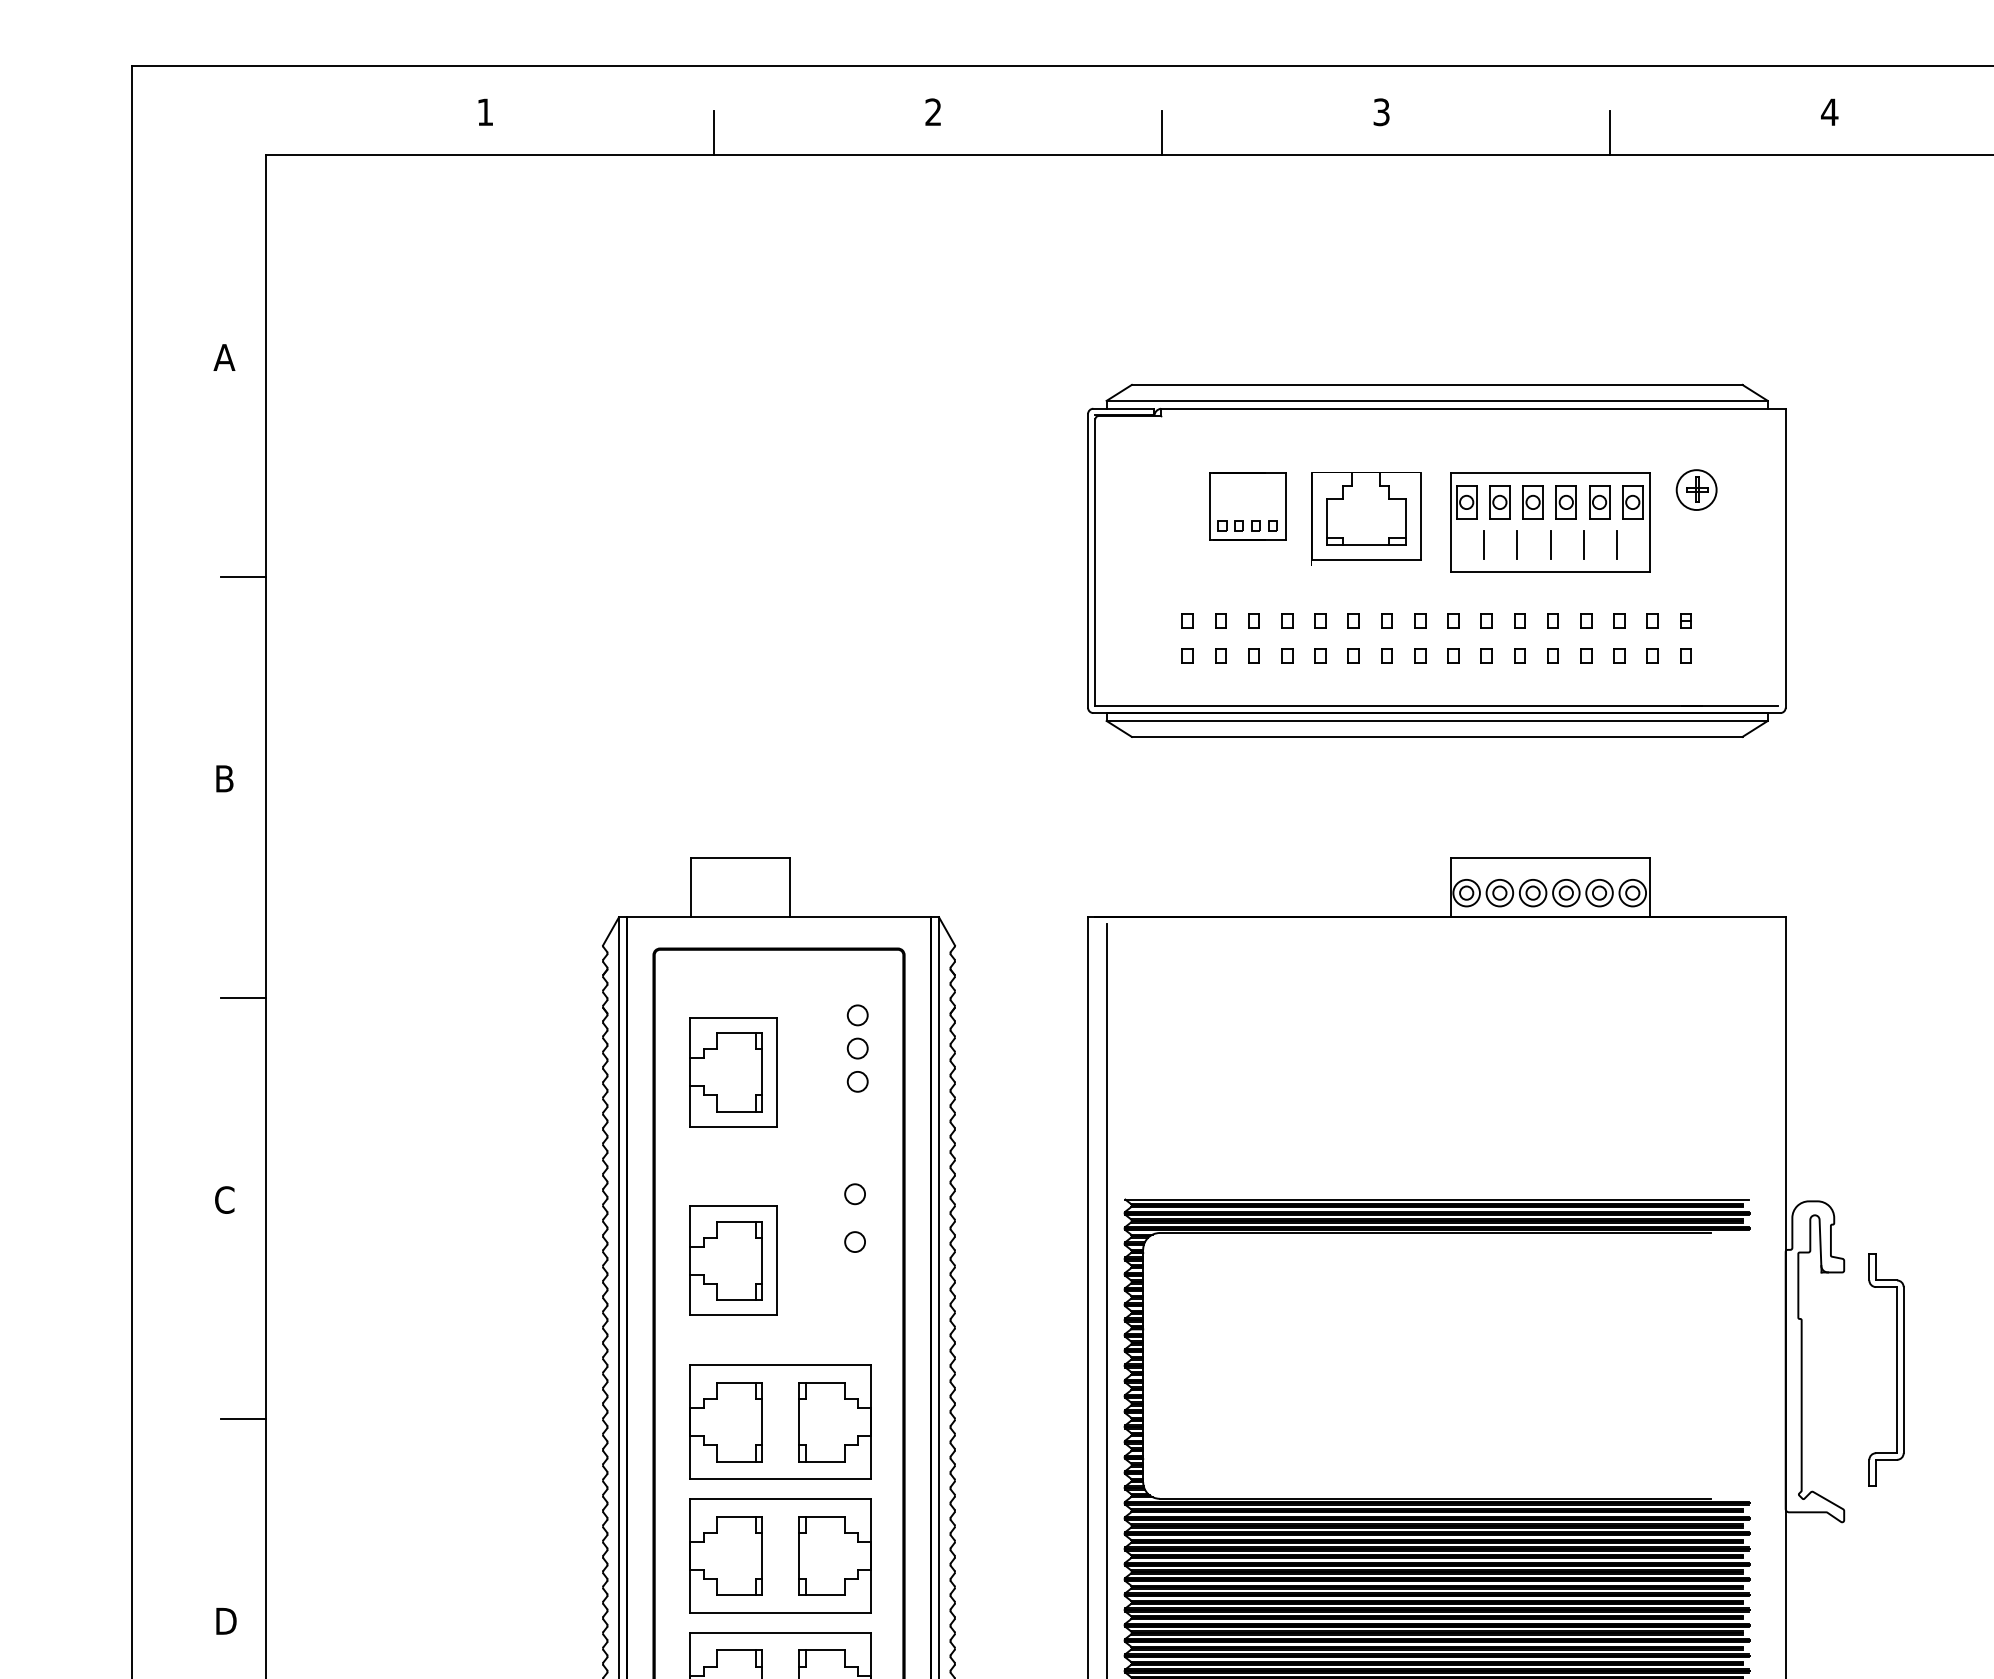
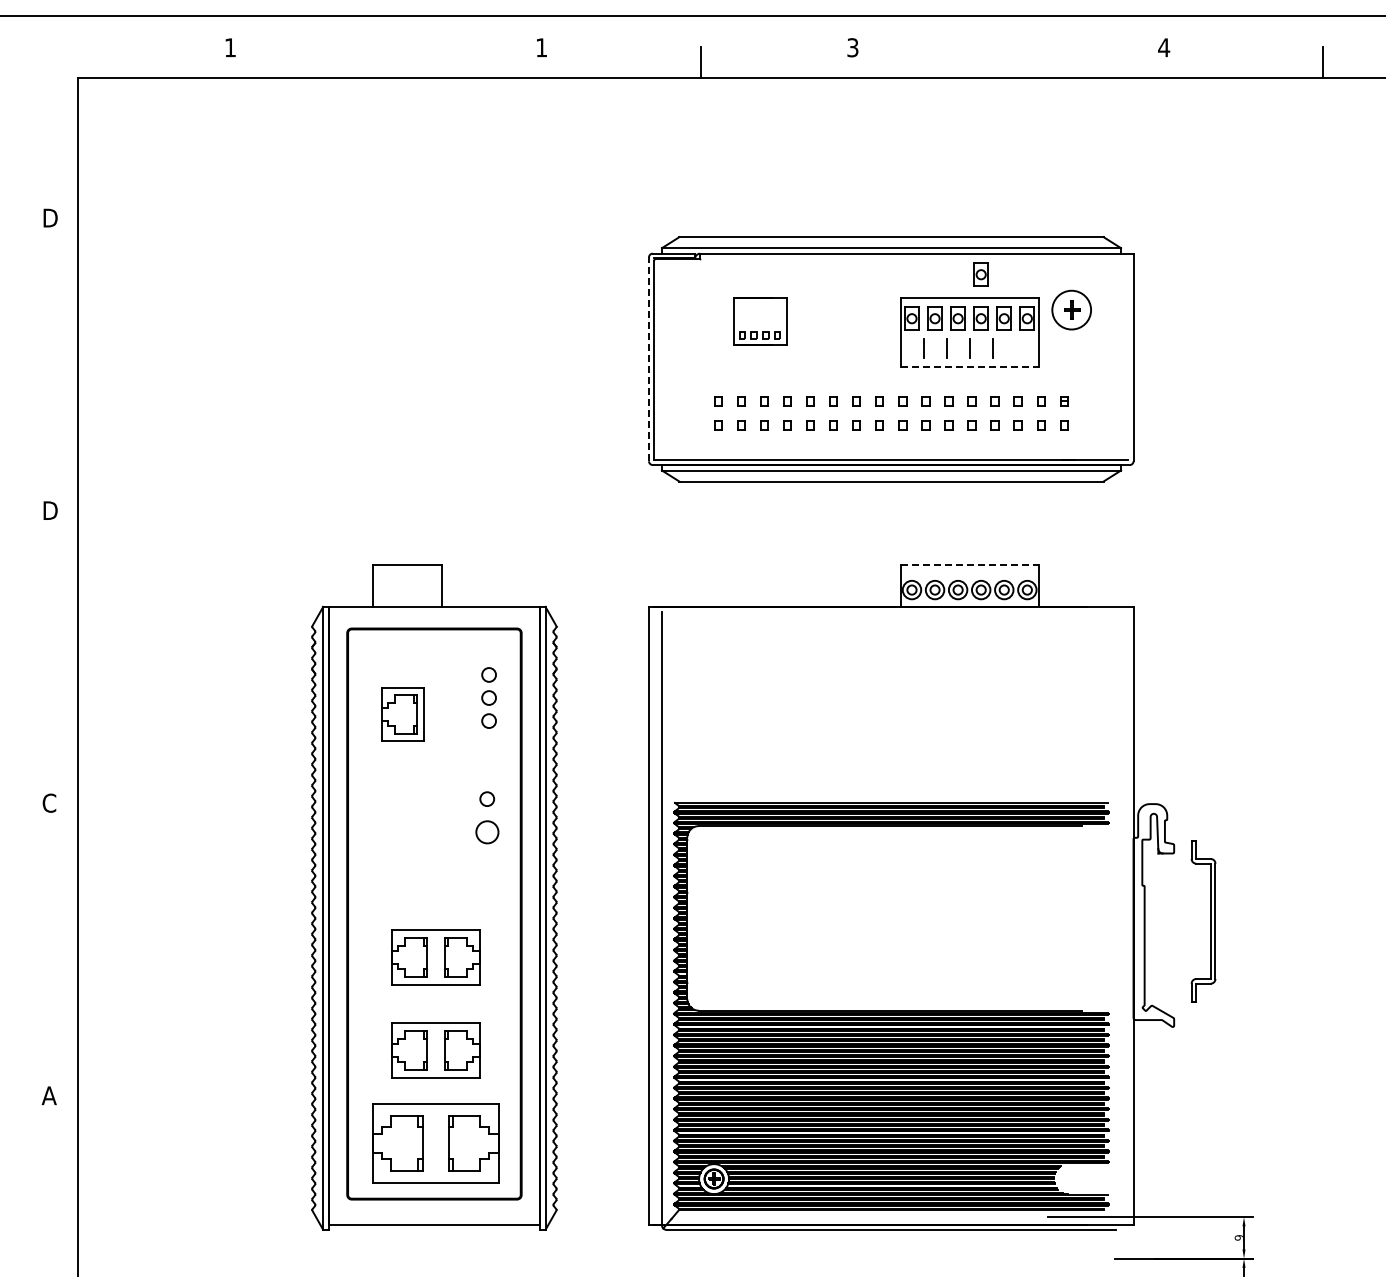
text: (933, 111) -> (541, 47), 2 -> 1
line: (714, 132) -> (389, 61), removed
line: (1609, 132) -> (1011, 61), removed
text: (224, 356) -> (49, 217), A -> D
part: (1565, 438) -> (980, 274), added
circle: (1696, 489) -> (1071, 309), size x1.4
part: (1343, 499) -> (826, 316), removed
line: (1615, 545) -> (1015, 348), removed
line: (1088, 561) -> (649, 359), solid -> dashed
line: (1550, 572) -> (970, 367), solid -> dashed
line: (243, 576) -> (62, 370), removed
text: (227, 778) -> (51, 510), B -> D
line: (1550, 857) -> (970, 565), solid -> dashed
line: (243, 997) -> (62, 662), removed
part: (733, 1072) -> (402, 714), size x0.7
circle: (854, 1242) -> (486, 832), size x1.6
part: (733, 1260) -> (402, 845), removed
line: (243, 1419) -> (62, 955), removed
part: (780, 1422) -> (435, 957), size x0.7
part: (780, 1556) -> (435, 1050), size x0.7
text: (224, 1620) -> (49, 1095), D -> A

